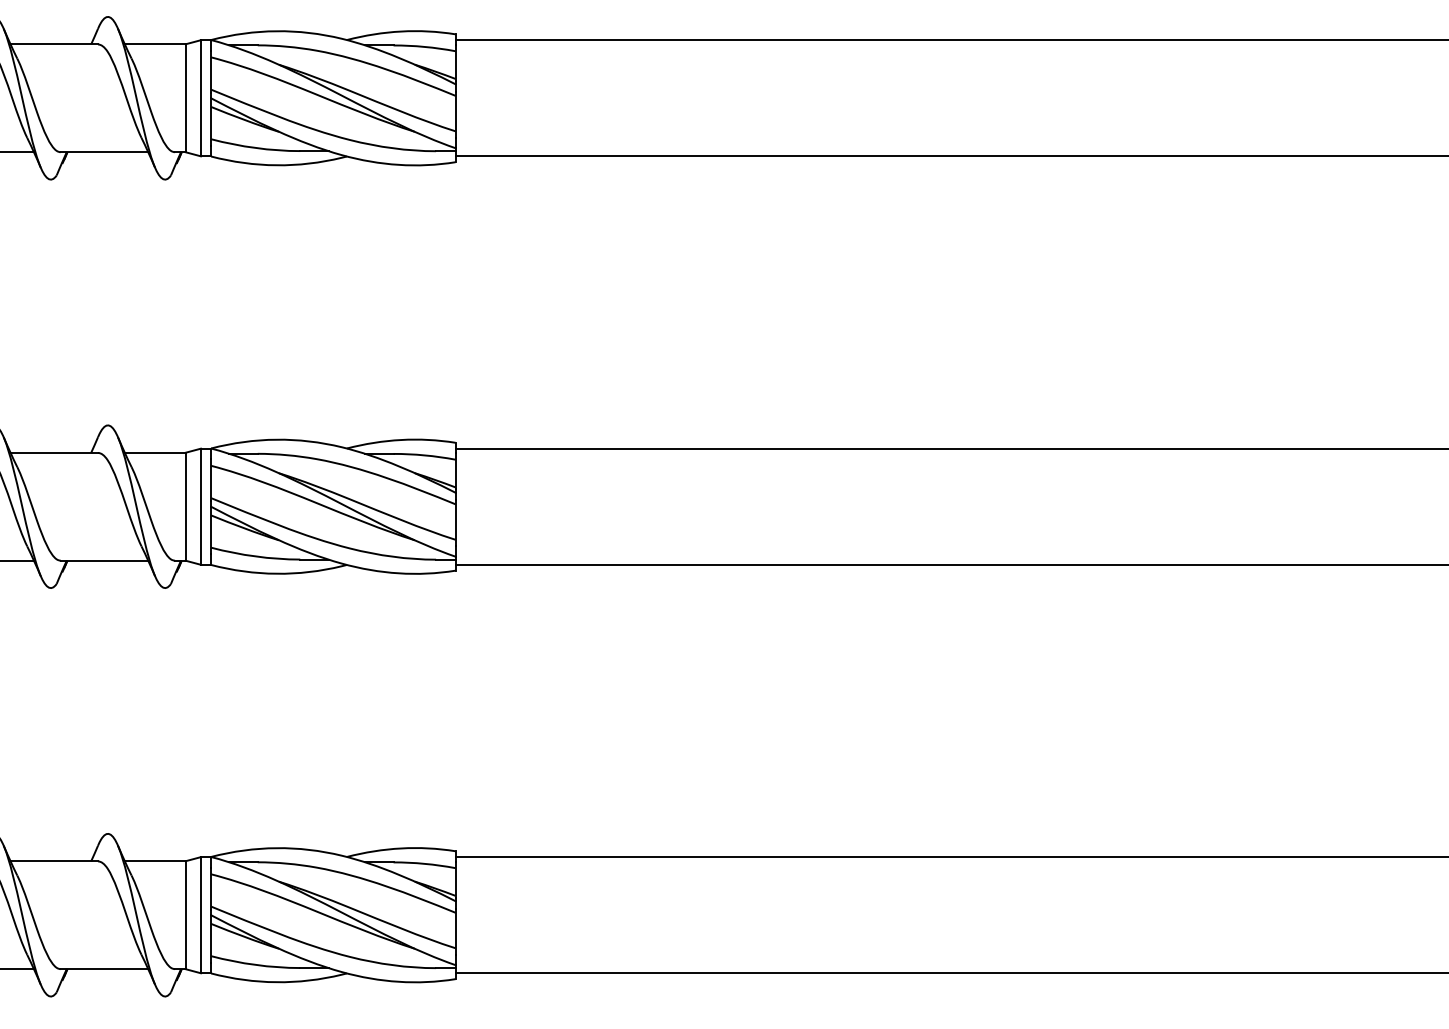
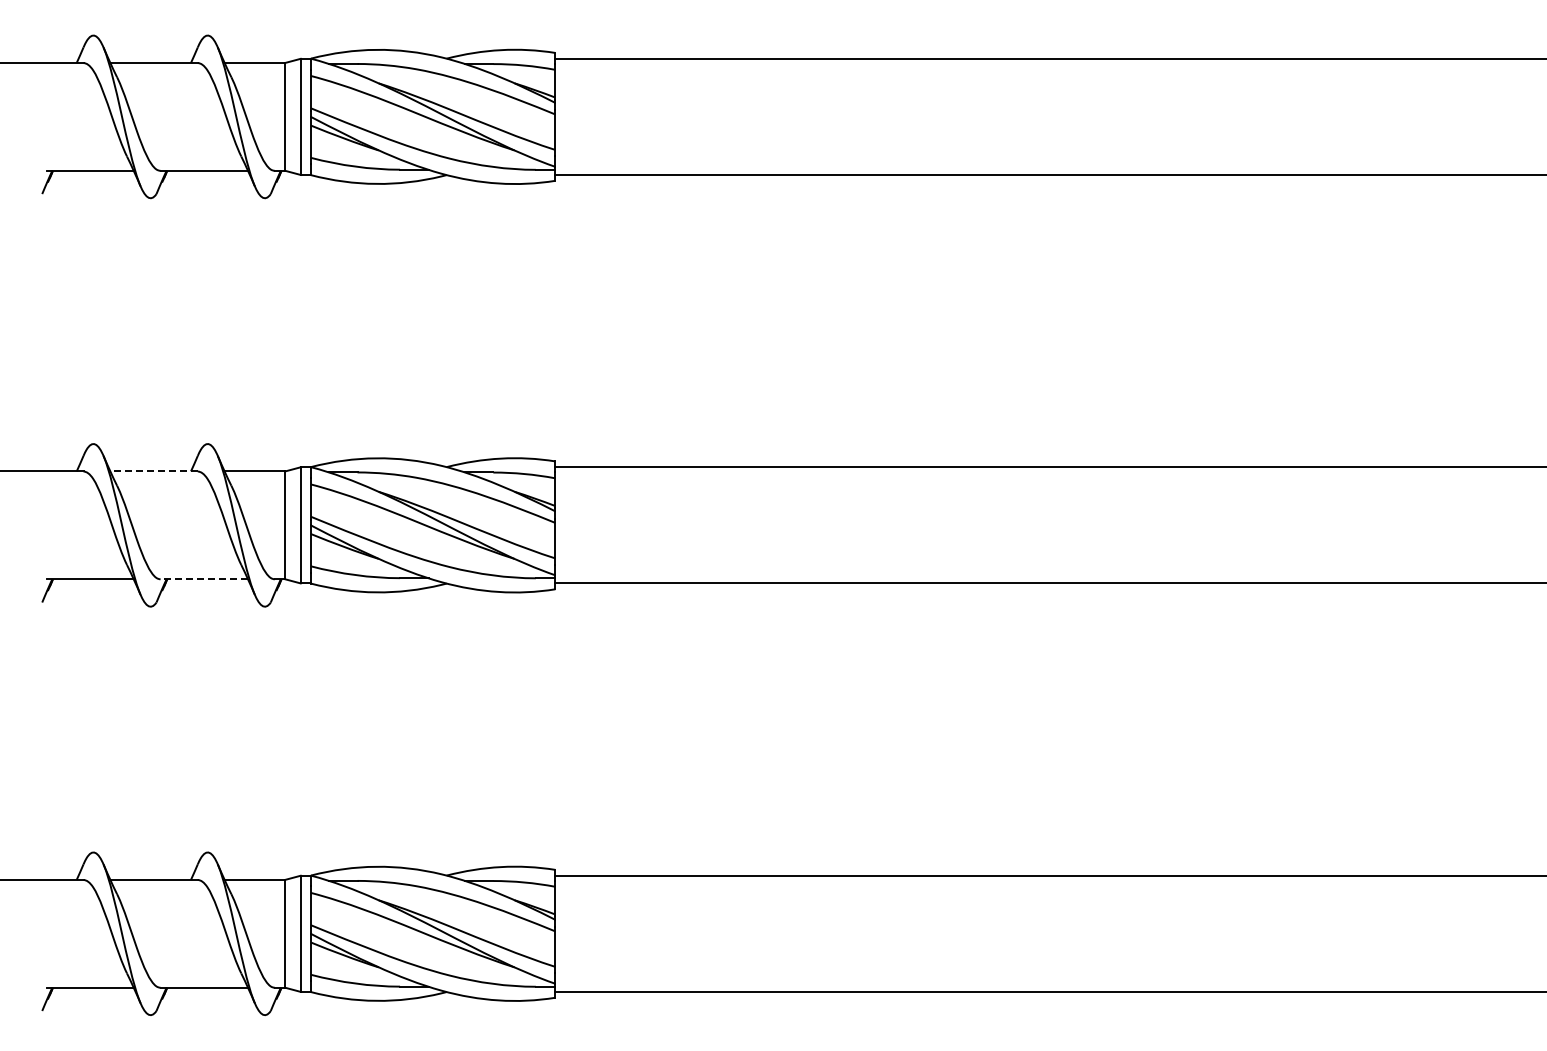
line: (54, 452) -> (154, 471), solid -> dashed
line: (104, 560) -> (204, 579), solid -> dashed

